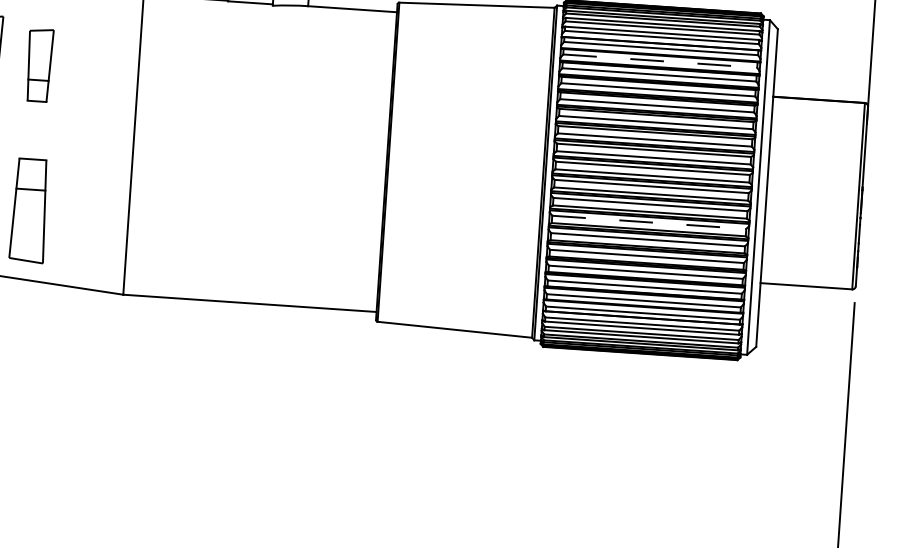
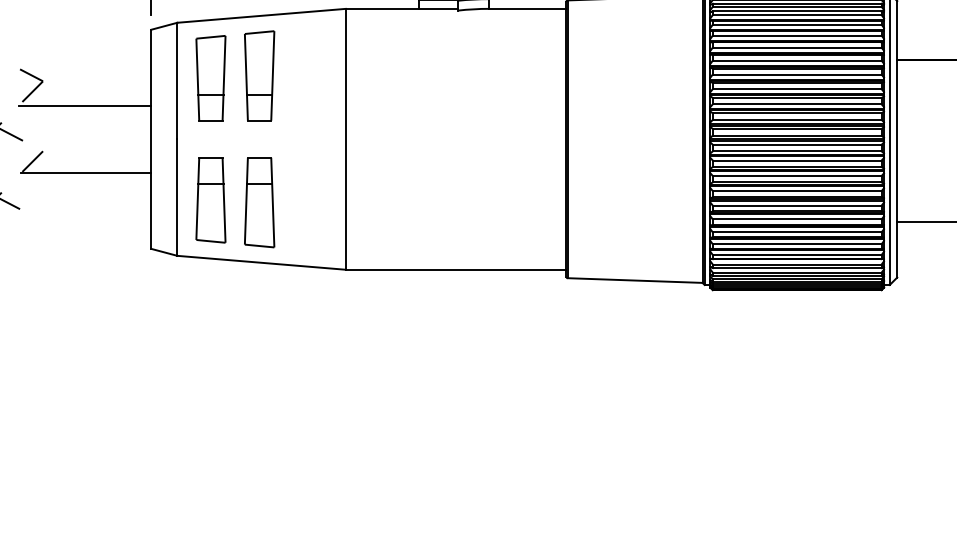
line: (660, 60) -> (797, 35), dashed -> solid
part: (39, 64) -> (259, 75), size x1.43
line: (649, 222) -> (797, 176), dashed -> solid

